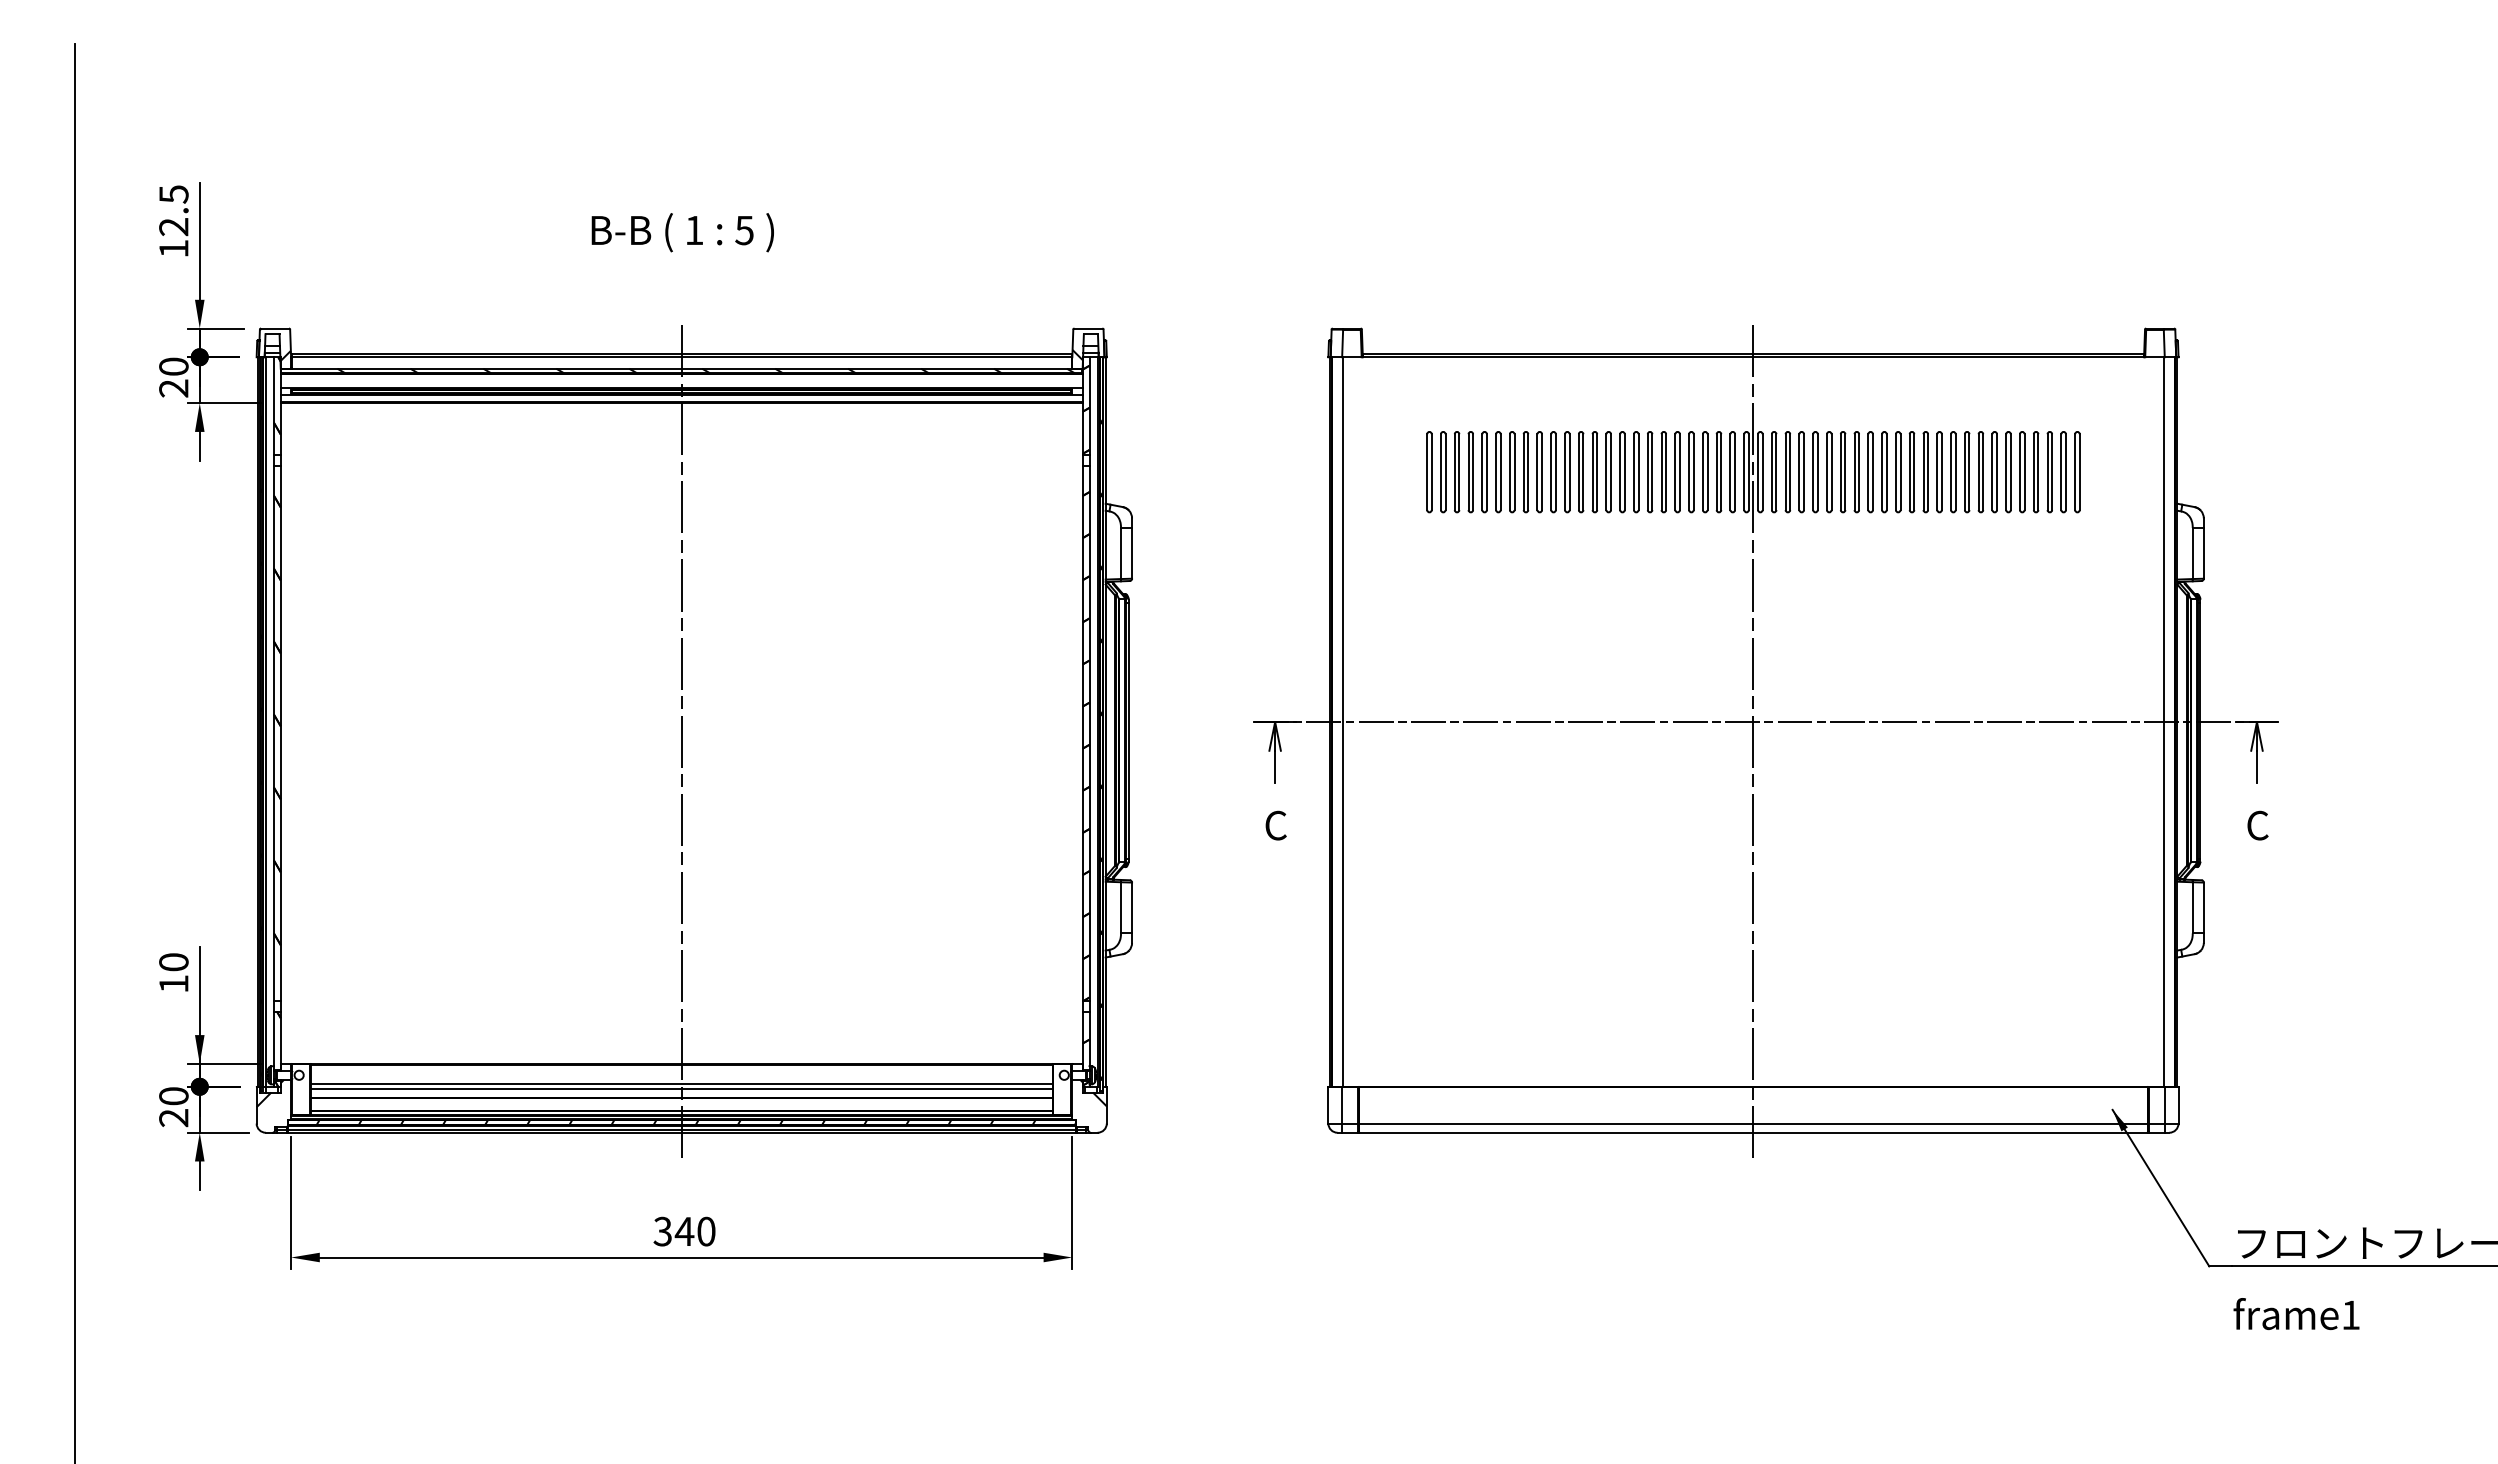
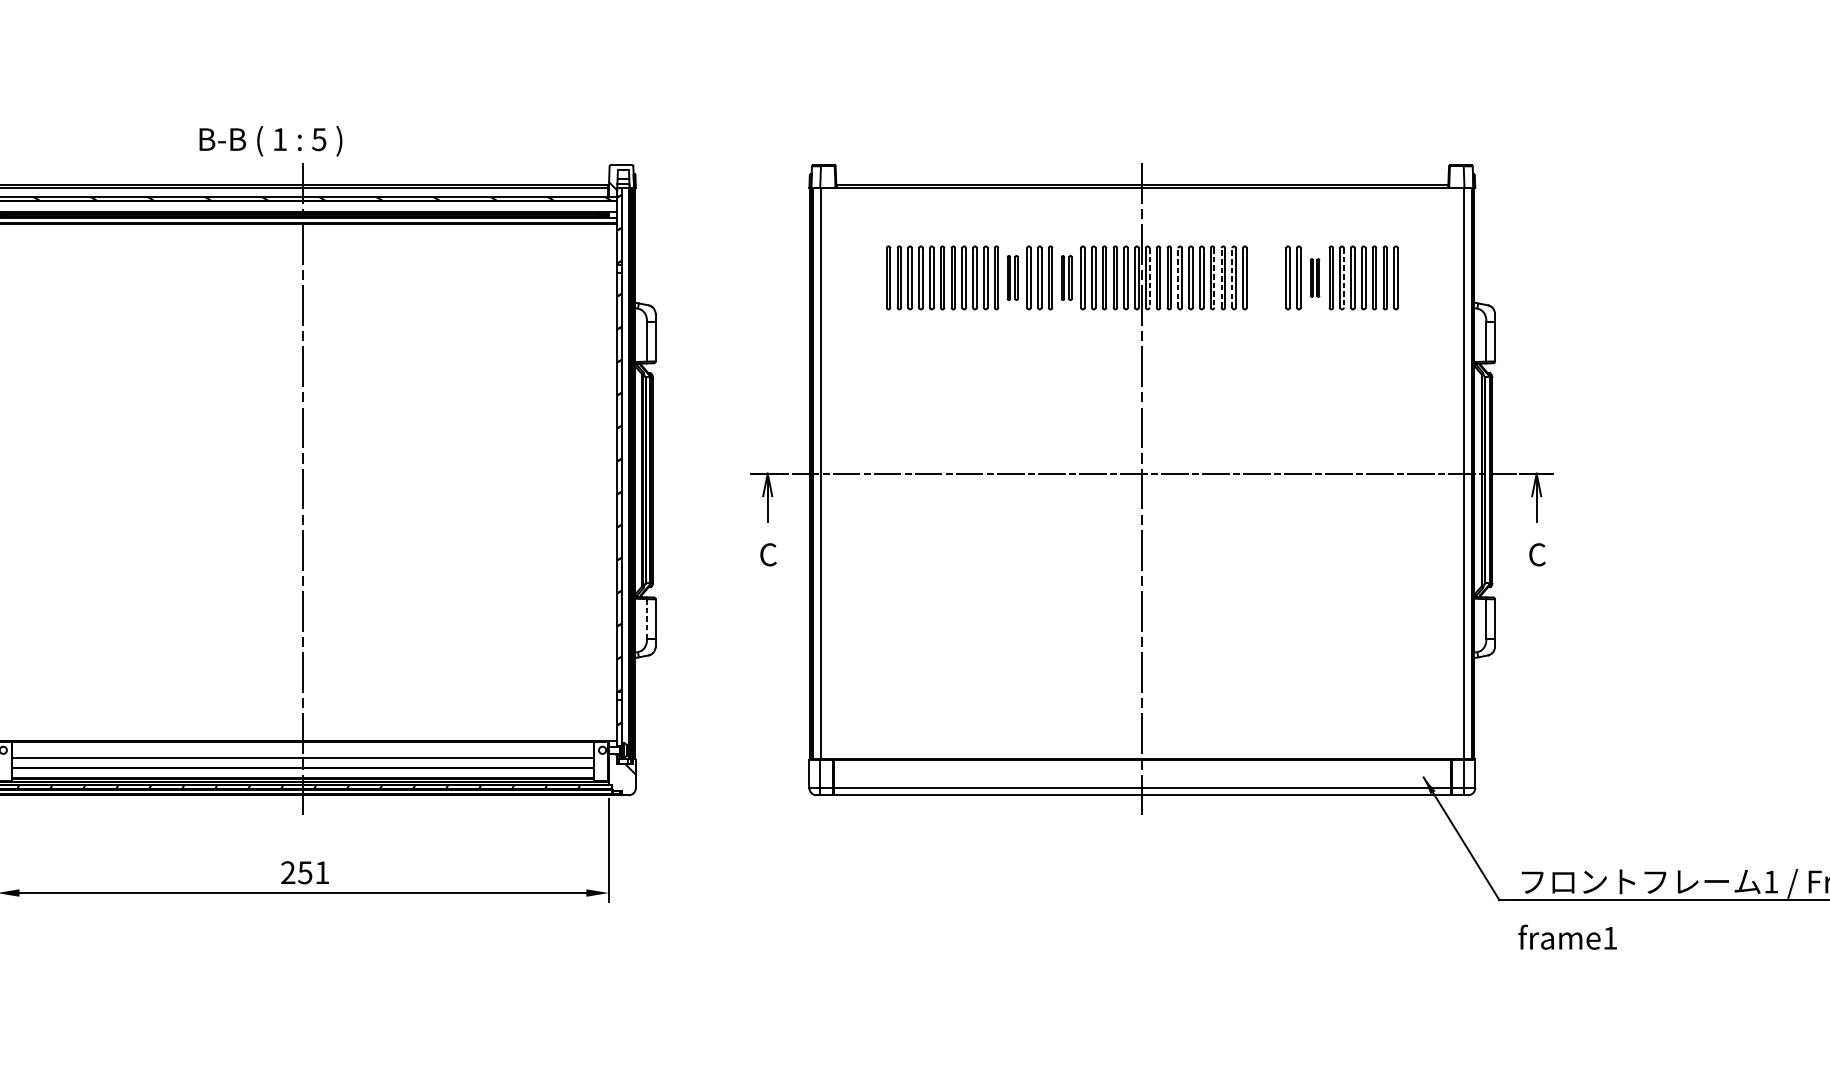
text: (682, 232) -> (270, 141), moved
part: (1587, 472) -> (1012, 278), size x0.7
part: (1656, 472) -> (1066, 278), size x0.7
line: (1762, 472) -> (1149, 278), solid -> dashed
line: (1799, 472) -> (1178, 278), solid -> dashed
line: (1845, 472) -> (1214, 278), solid -> dashed
line: (1854, 472) -> (1221, 278), solid -> dashed
line: (1868, 472) -> (1232, 278), solid -> dashed
part: (1911, 472) -> (1266, 278), removed
part: (1973, 472) -> (1314, 278), size x0.6
line: (2010, 472) -> (1343, 278), solid -> dashed
line: (1121, 907) -> (647, 618), solid -> dashed
line: (681, 1089) -> (302, 761), removed
text: (684, 1231) -> (305, 872), 340 -> 251

